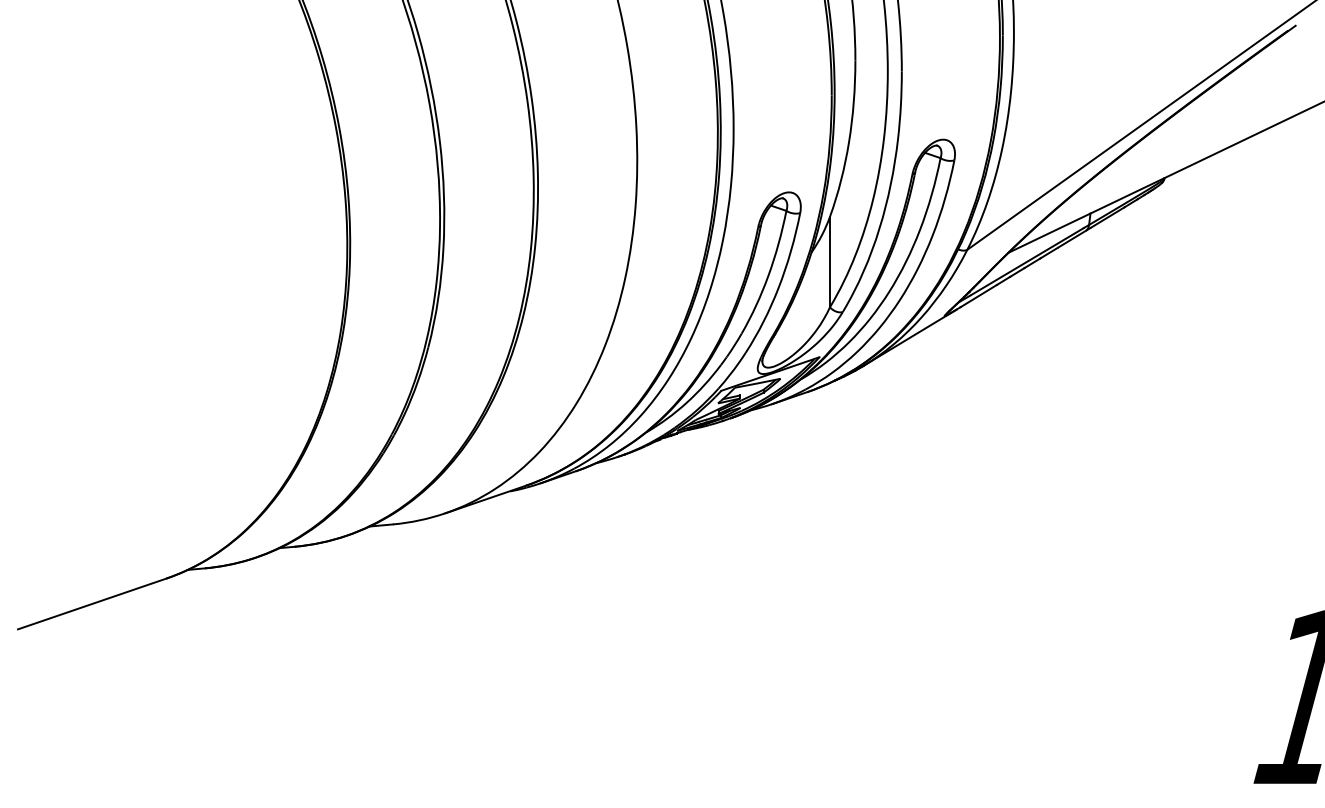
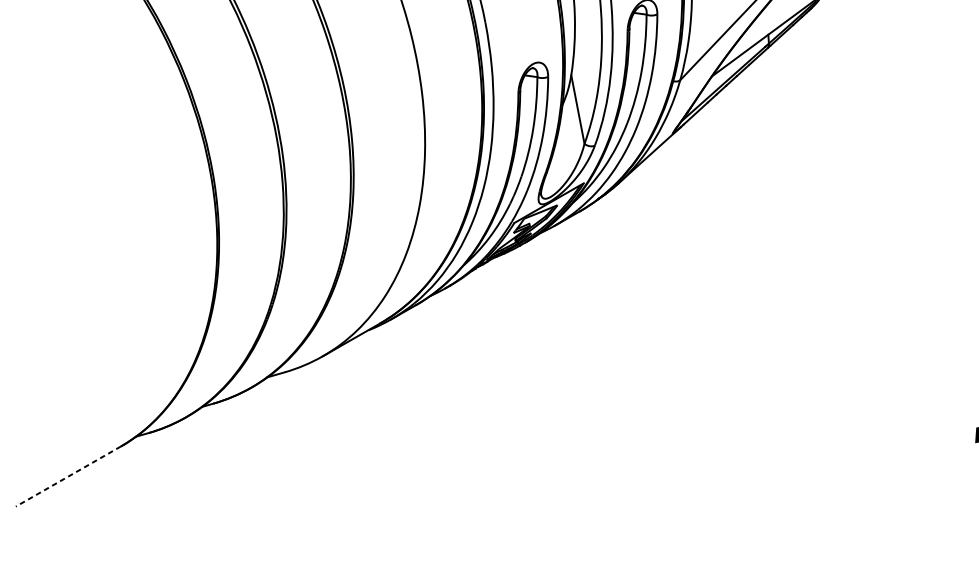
line: (91, 604) -> (67, 477), solid -> dashed

